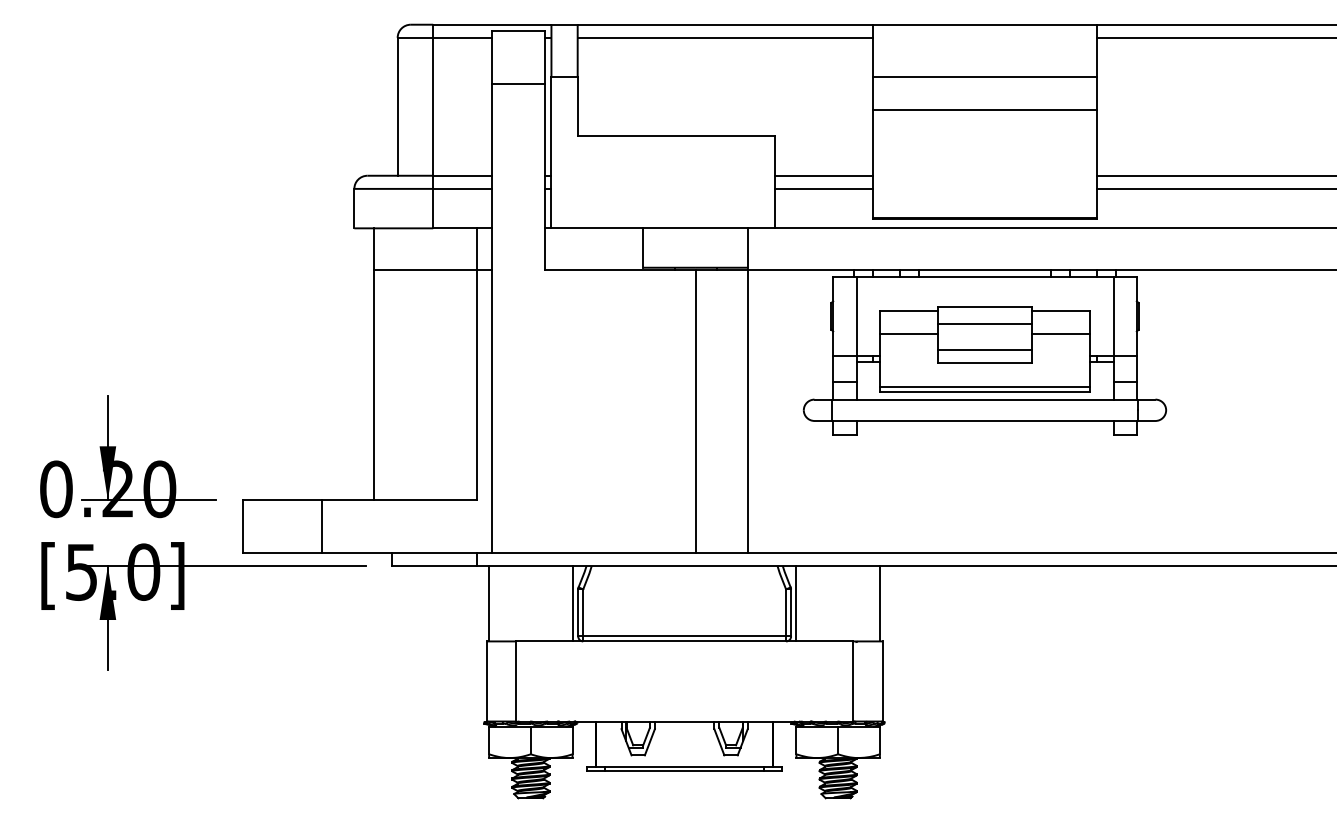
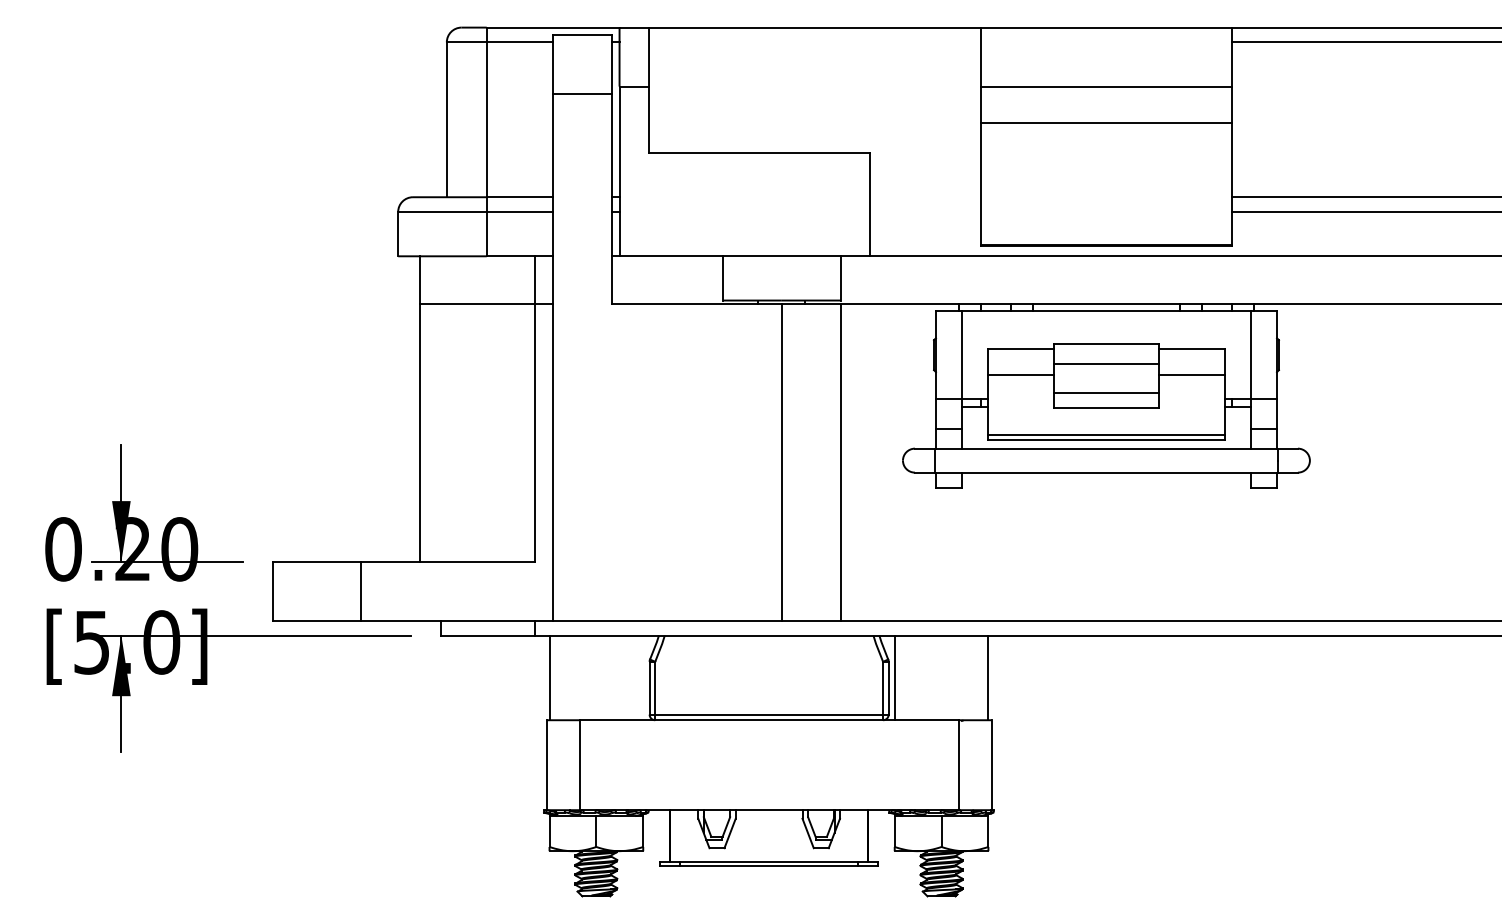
line: (725, 37) -> (815, 41), removed
line: (823, 175) -> (925, 196), removed
line: (823, 188) -> (925, 211), removed
line: (572, 603) -> (643, 677), removed

